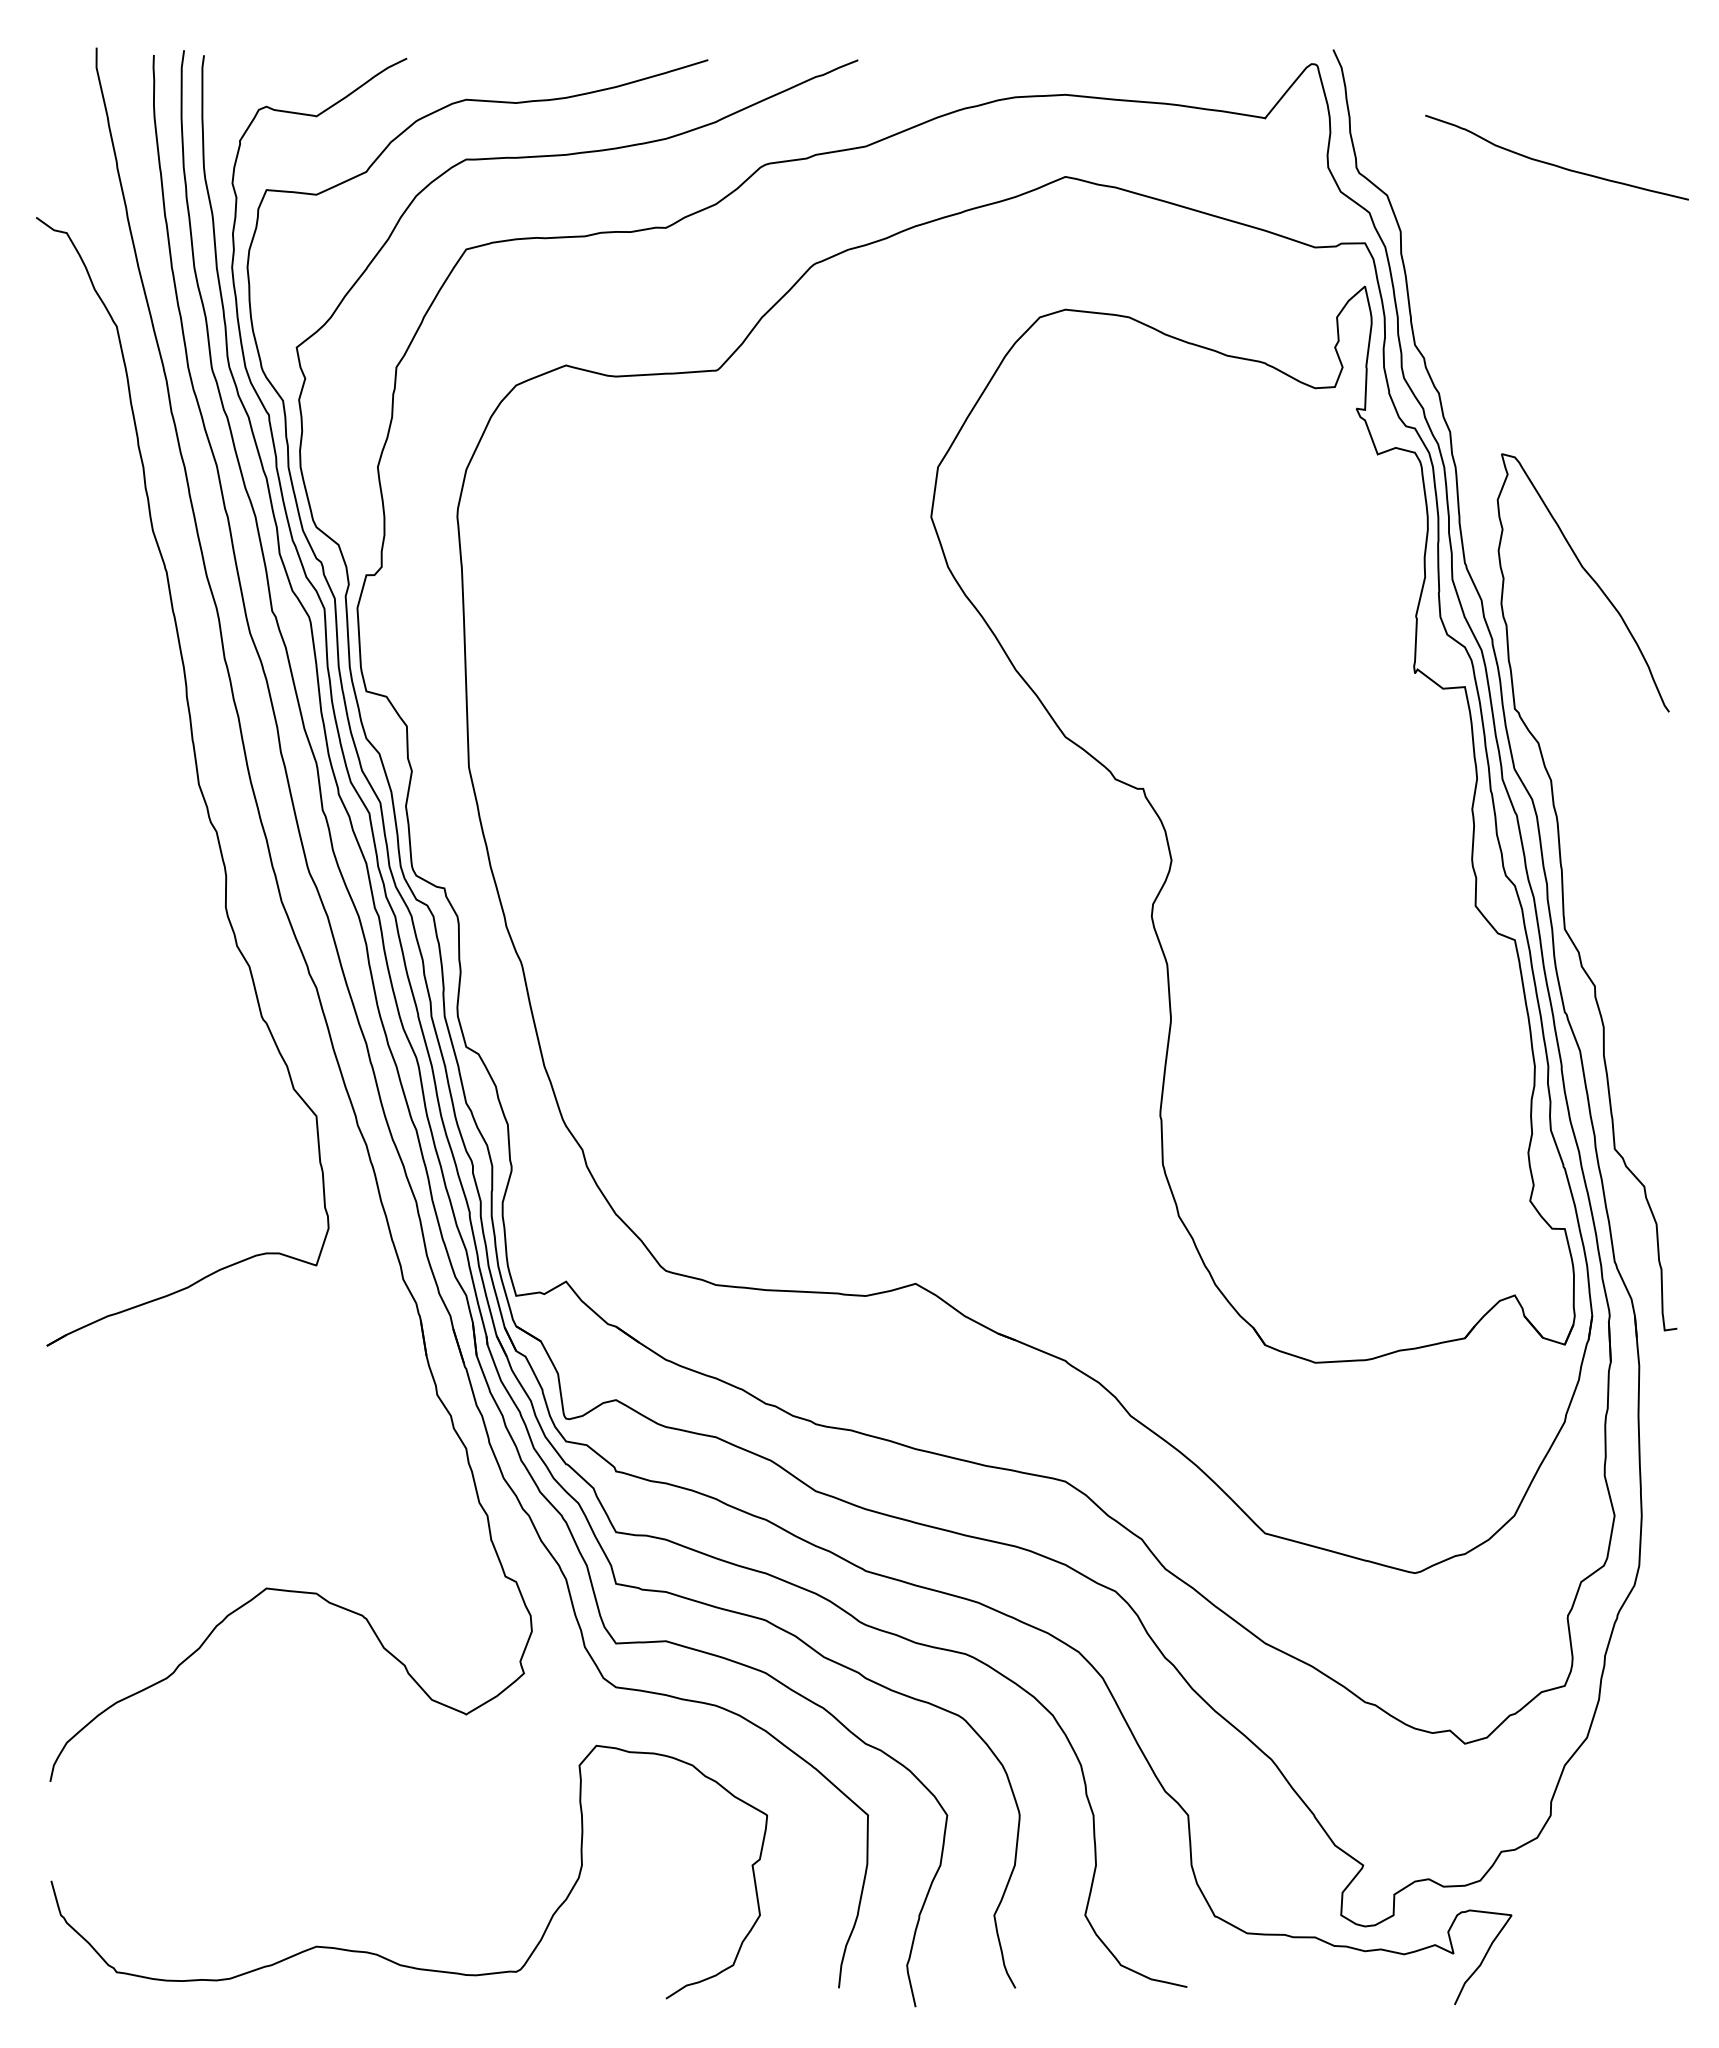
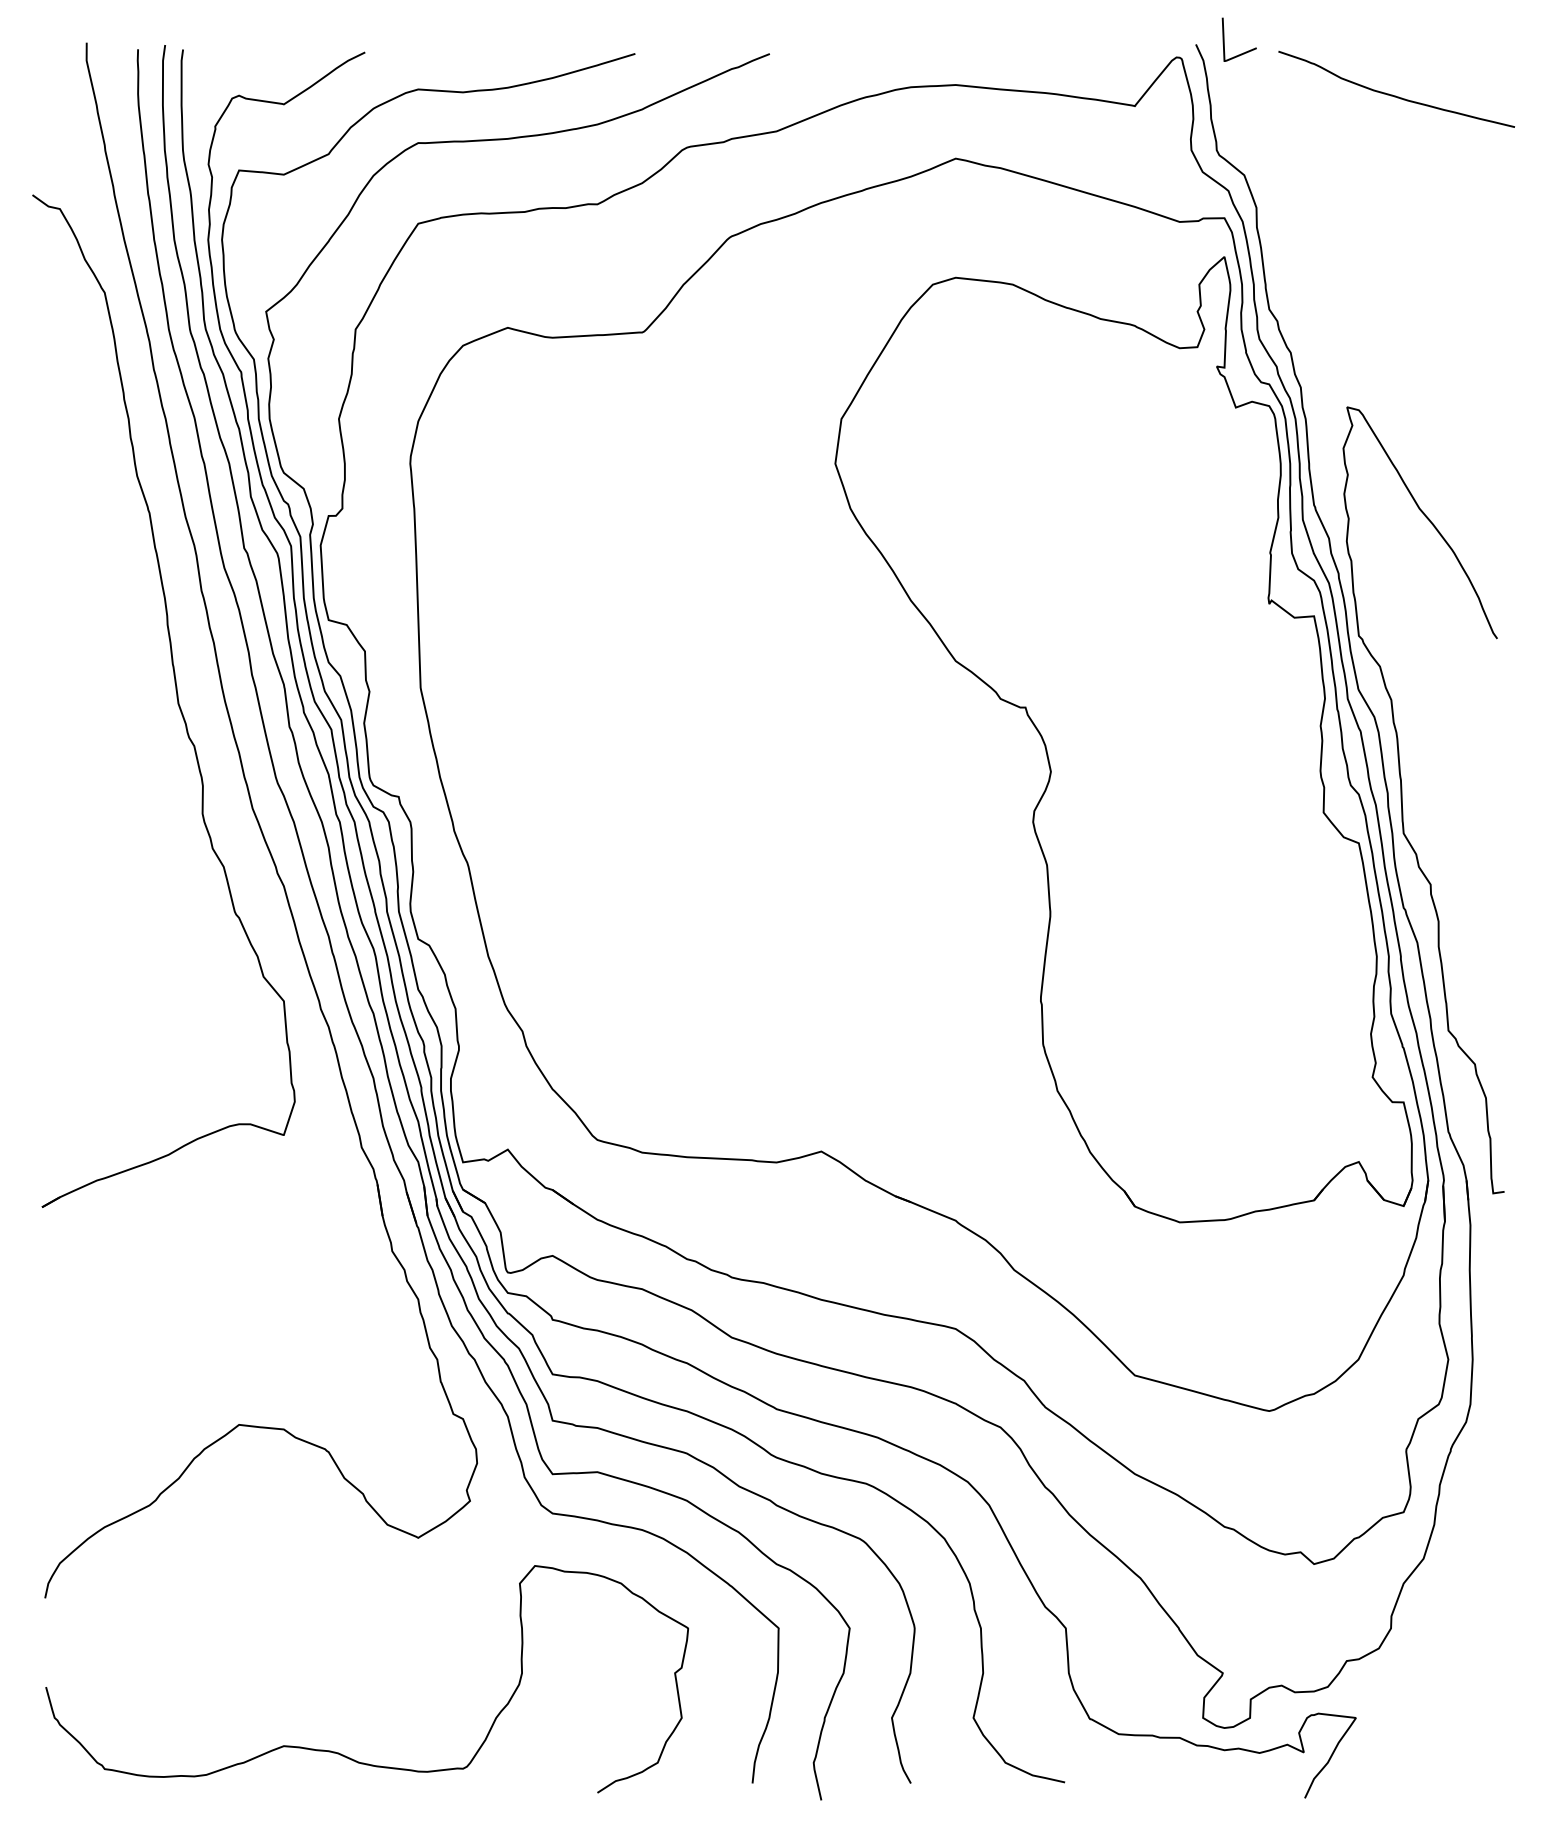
curve: (1388, 57) -> (1245, 51), added
curve: (1555, 164) -> (1395, 95), moved

